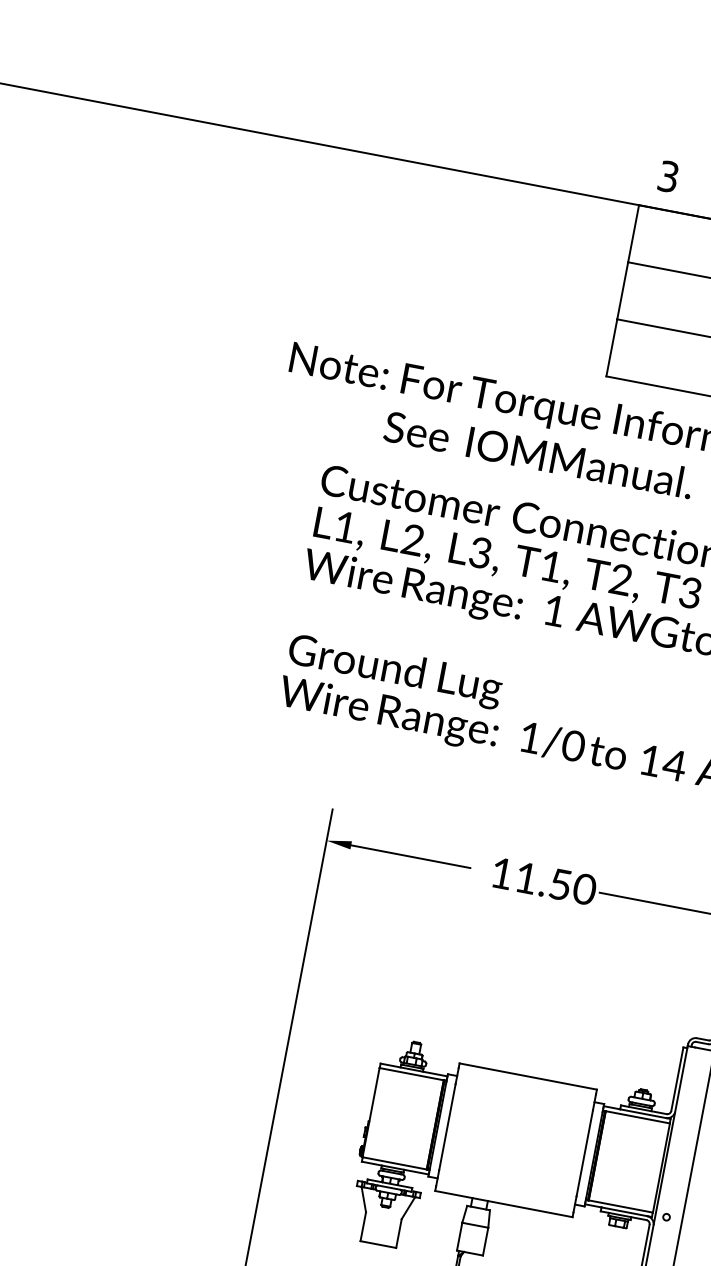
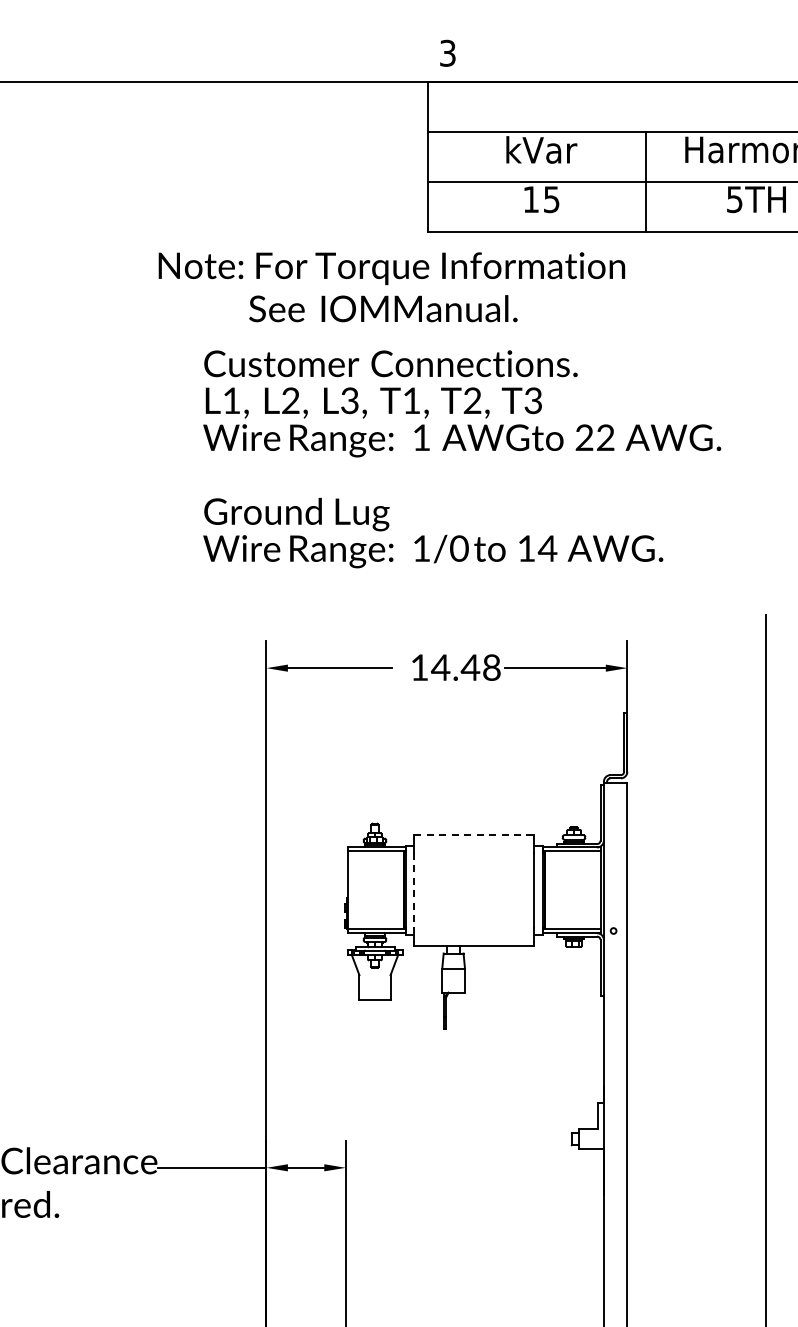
text: (554, 883) -> (465, 667), 11.50 -> 14.48
line: (528, 1076) -> (474, 834), solid -> dashed
line: (447, 1127) -> (414, 890), solid -> dashed

